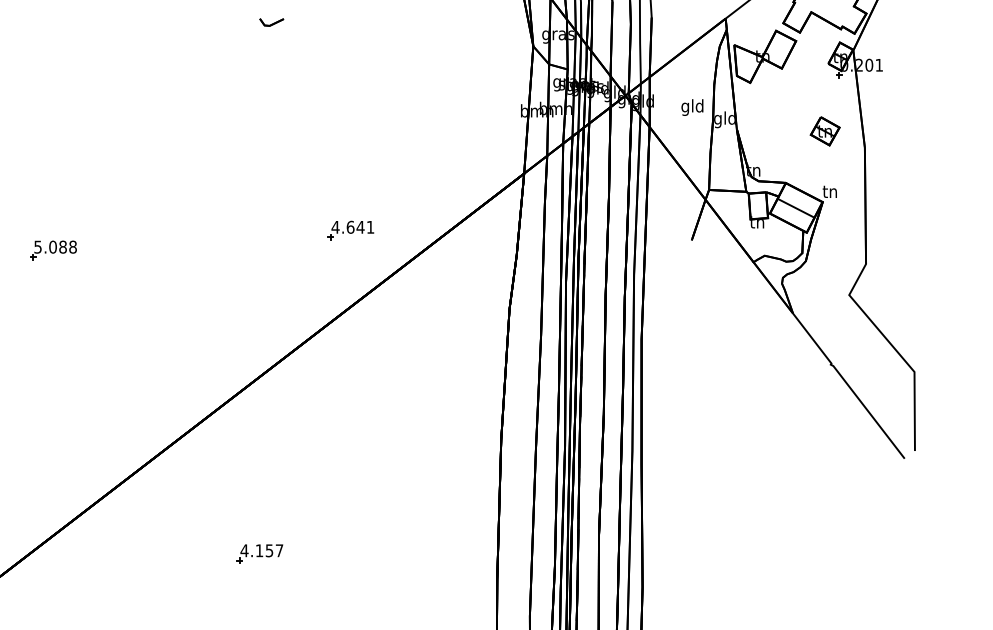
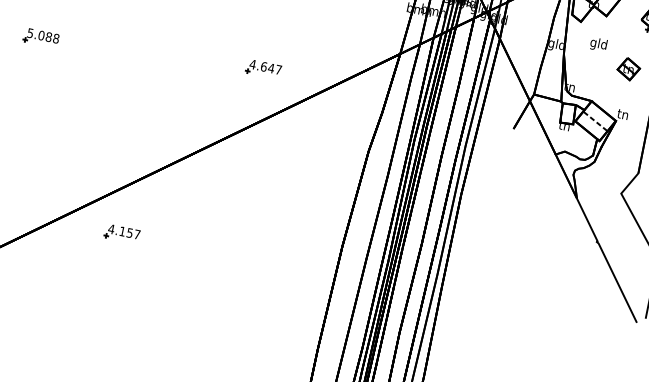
text: (692, 107) -> (598, 44), moved
line: (796, 208) -> (595, 121), solid -> dashed
text: (370, 227) -> (278, 70), 4.641 -> 4.647
part: (259, 553) -> (122, 233), moved

